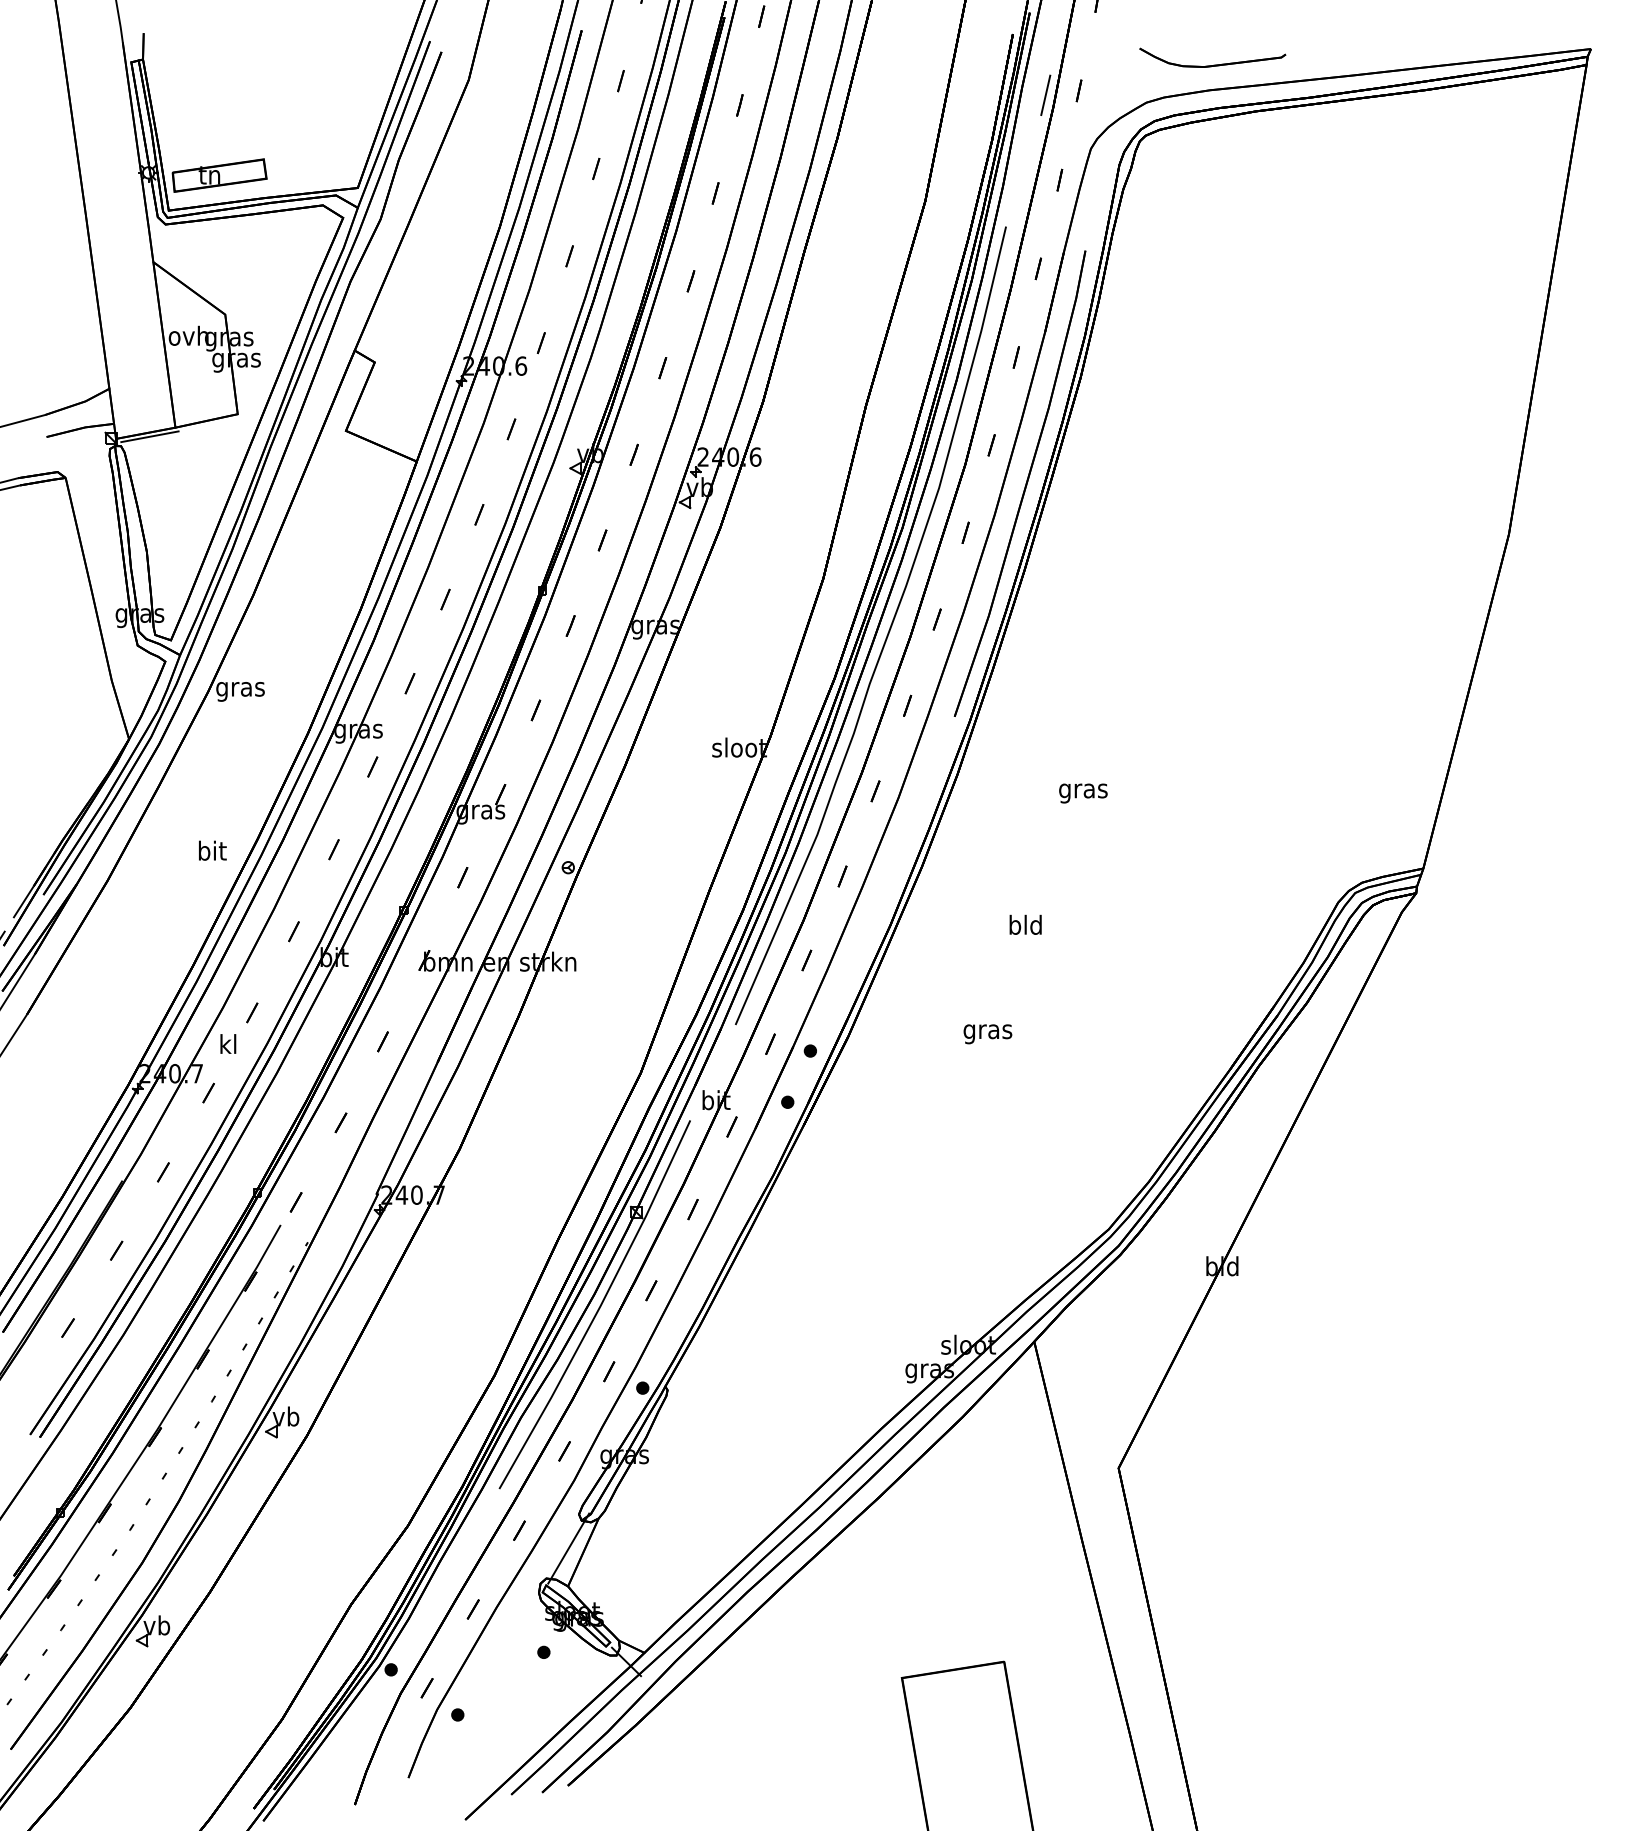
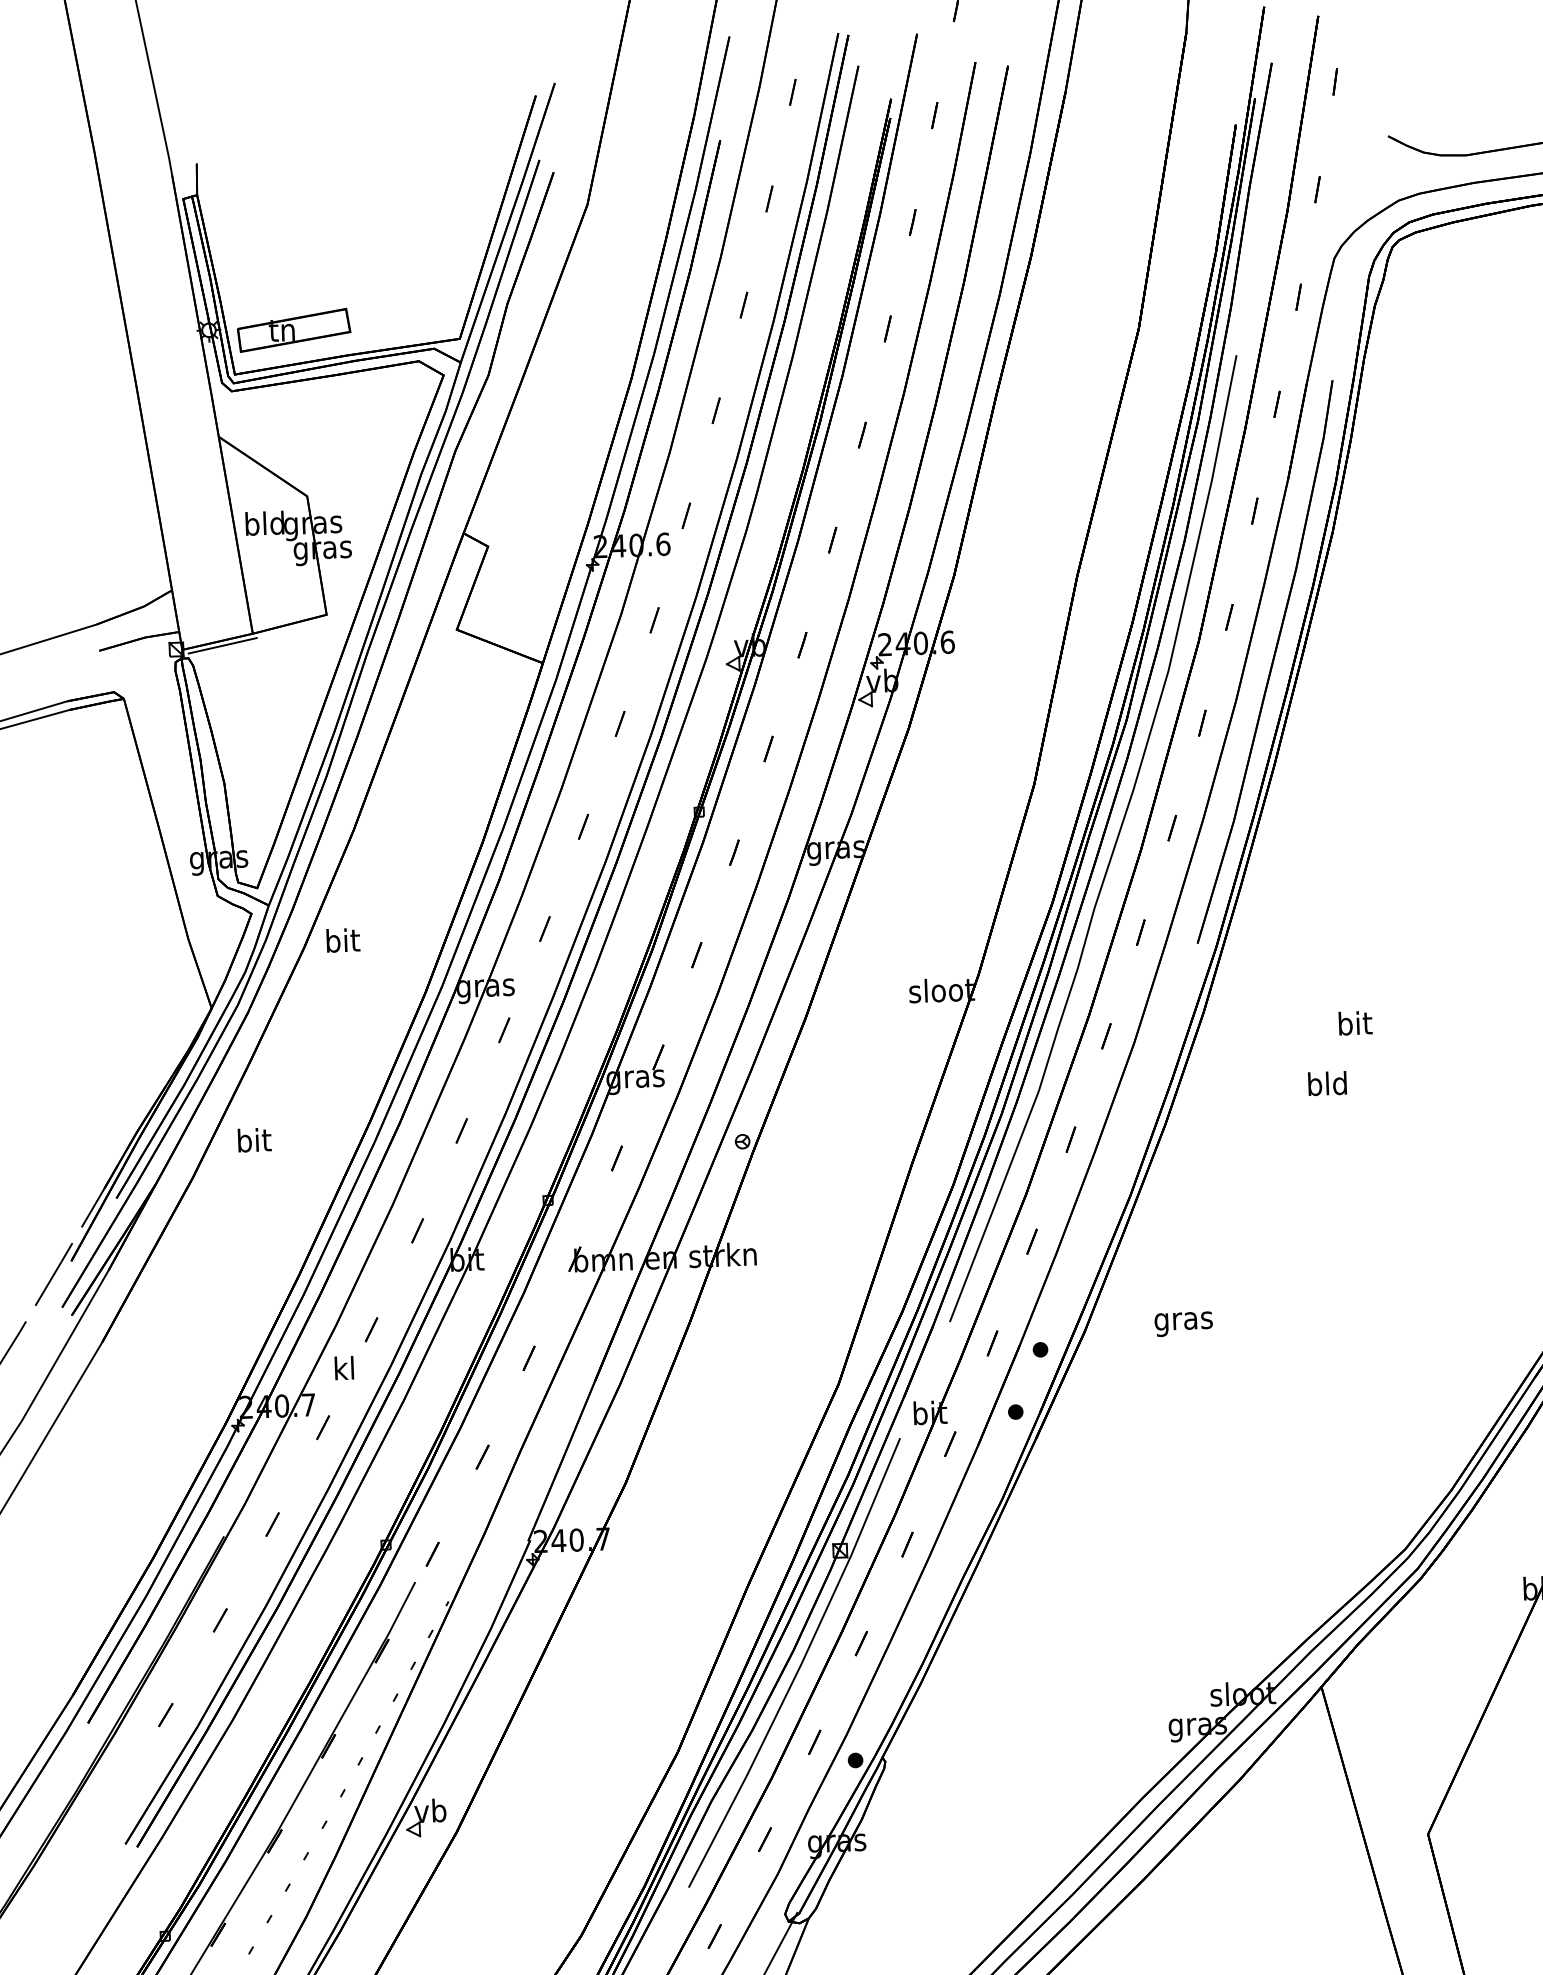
line: (1045, 95) -> (1277, 196), removed
text: (188, 335) -> (264, 522), ovh -> bld
text: (240, 688) -> (342, 942), gras -> bit
text: (1083, 790) -> (1354, 1025), gras -> bit
text: (212, 850) -> (254, 1139), moved
text: (1025, 924) -> (1327, 1083), moved
text: (987, 1034) -> (1183, 1324), moved

